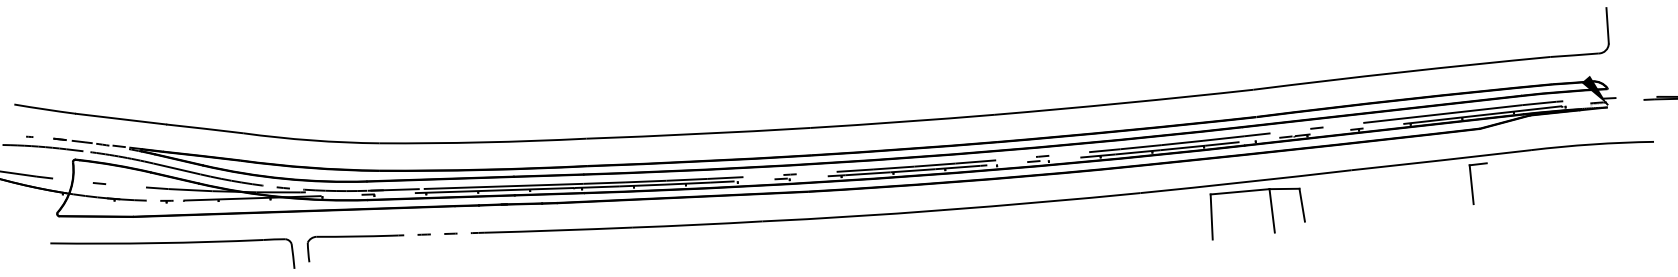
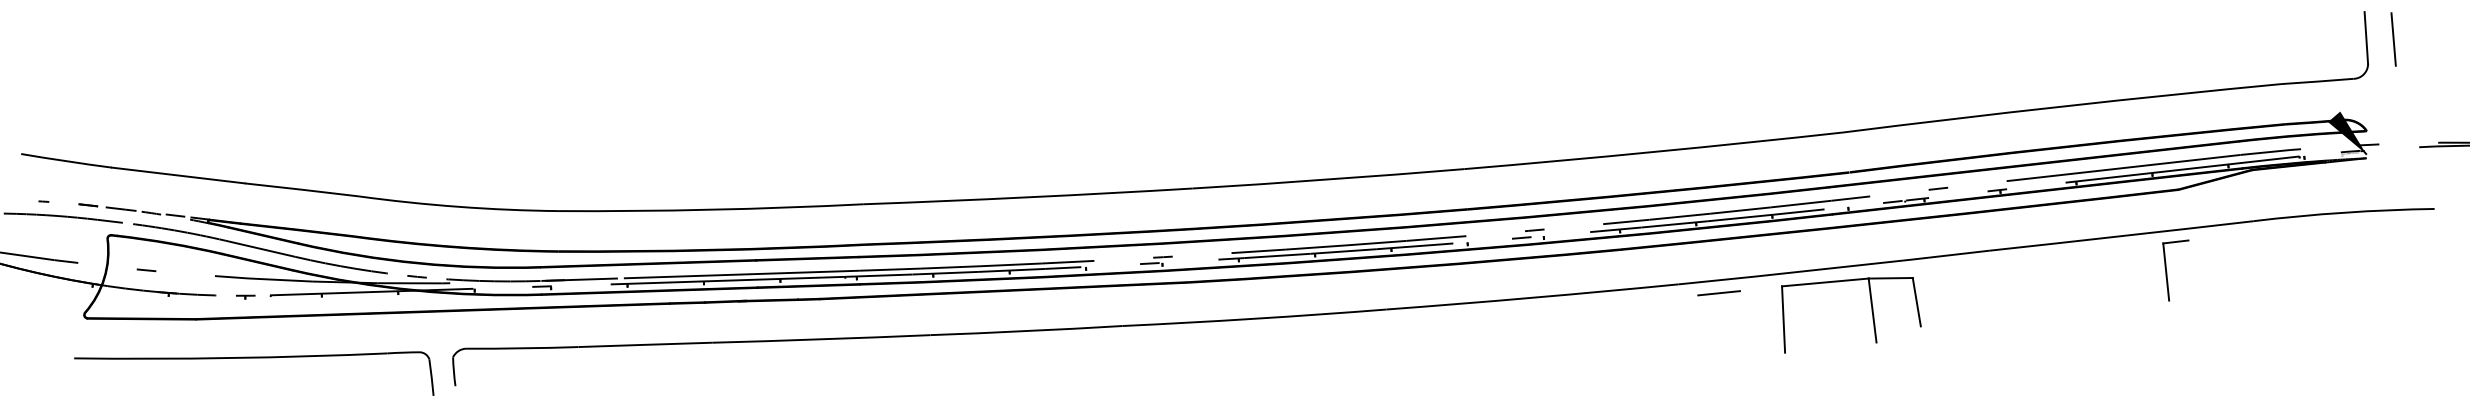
line: (1625, 26) -> (2392, 39), added
line: (1167, 198) -> (1718, 292), added
arc: (438, 234) -> (645, 345), dashed -> solid

